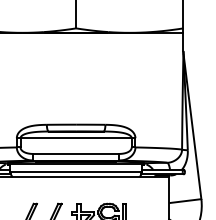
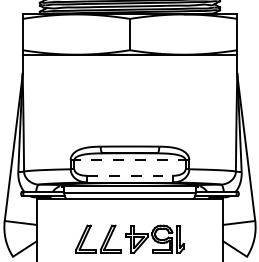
line: (75, 138) -> (129, 160), solid -> dashed
line: (75, 153) -> (129, 175), solid -> dashed

